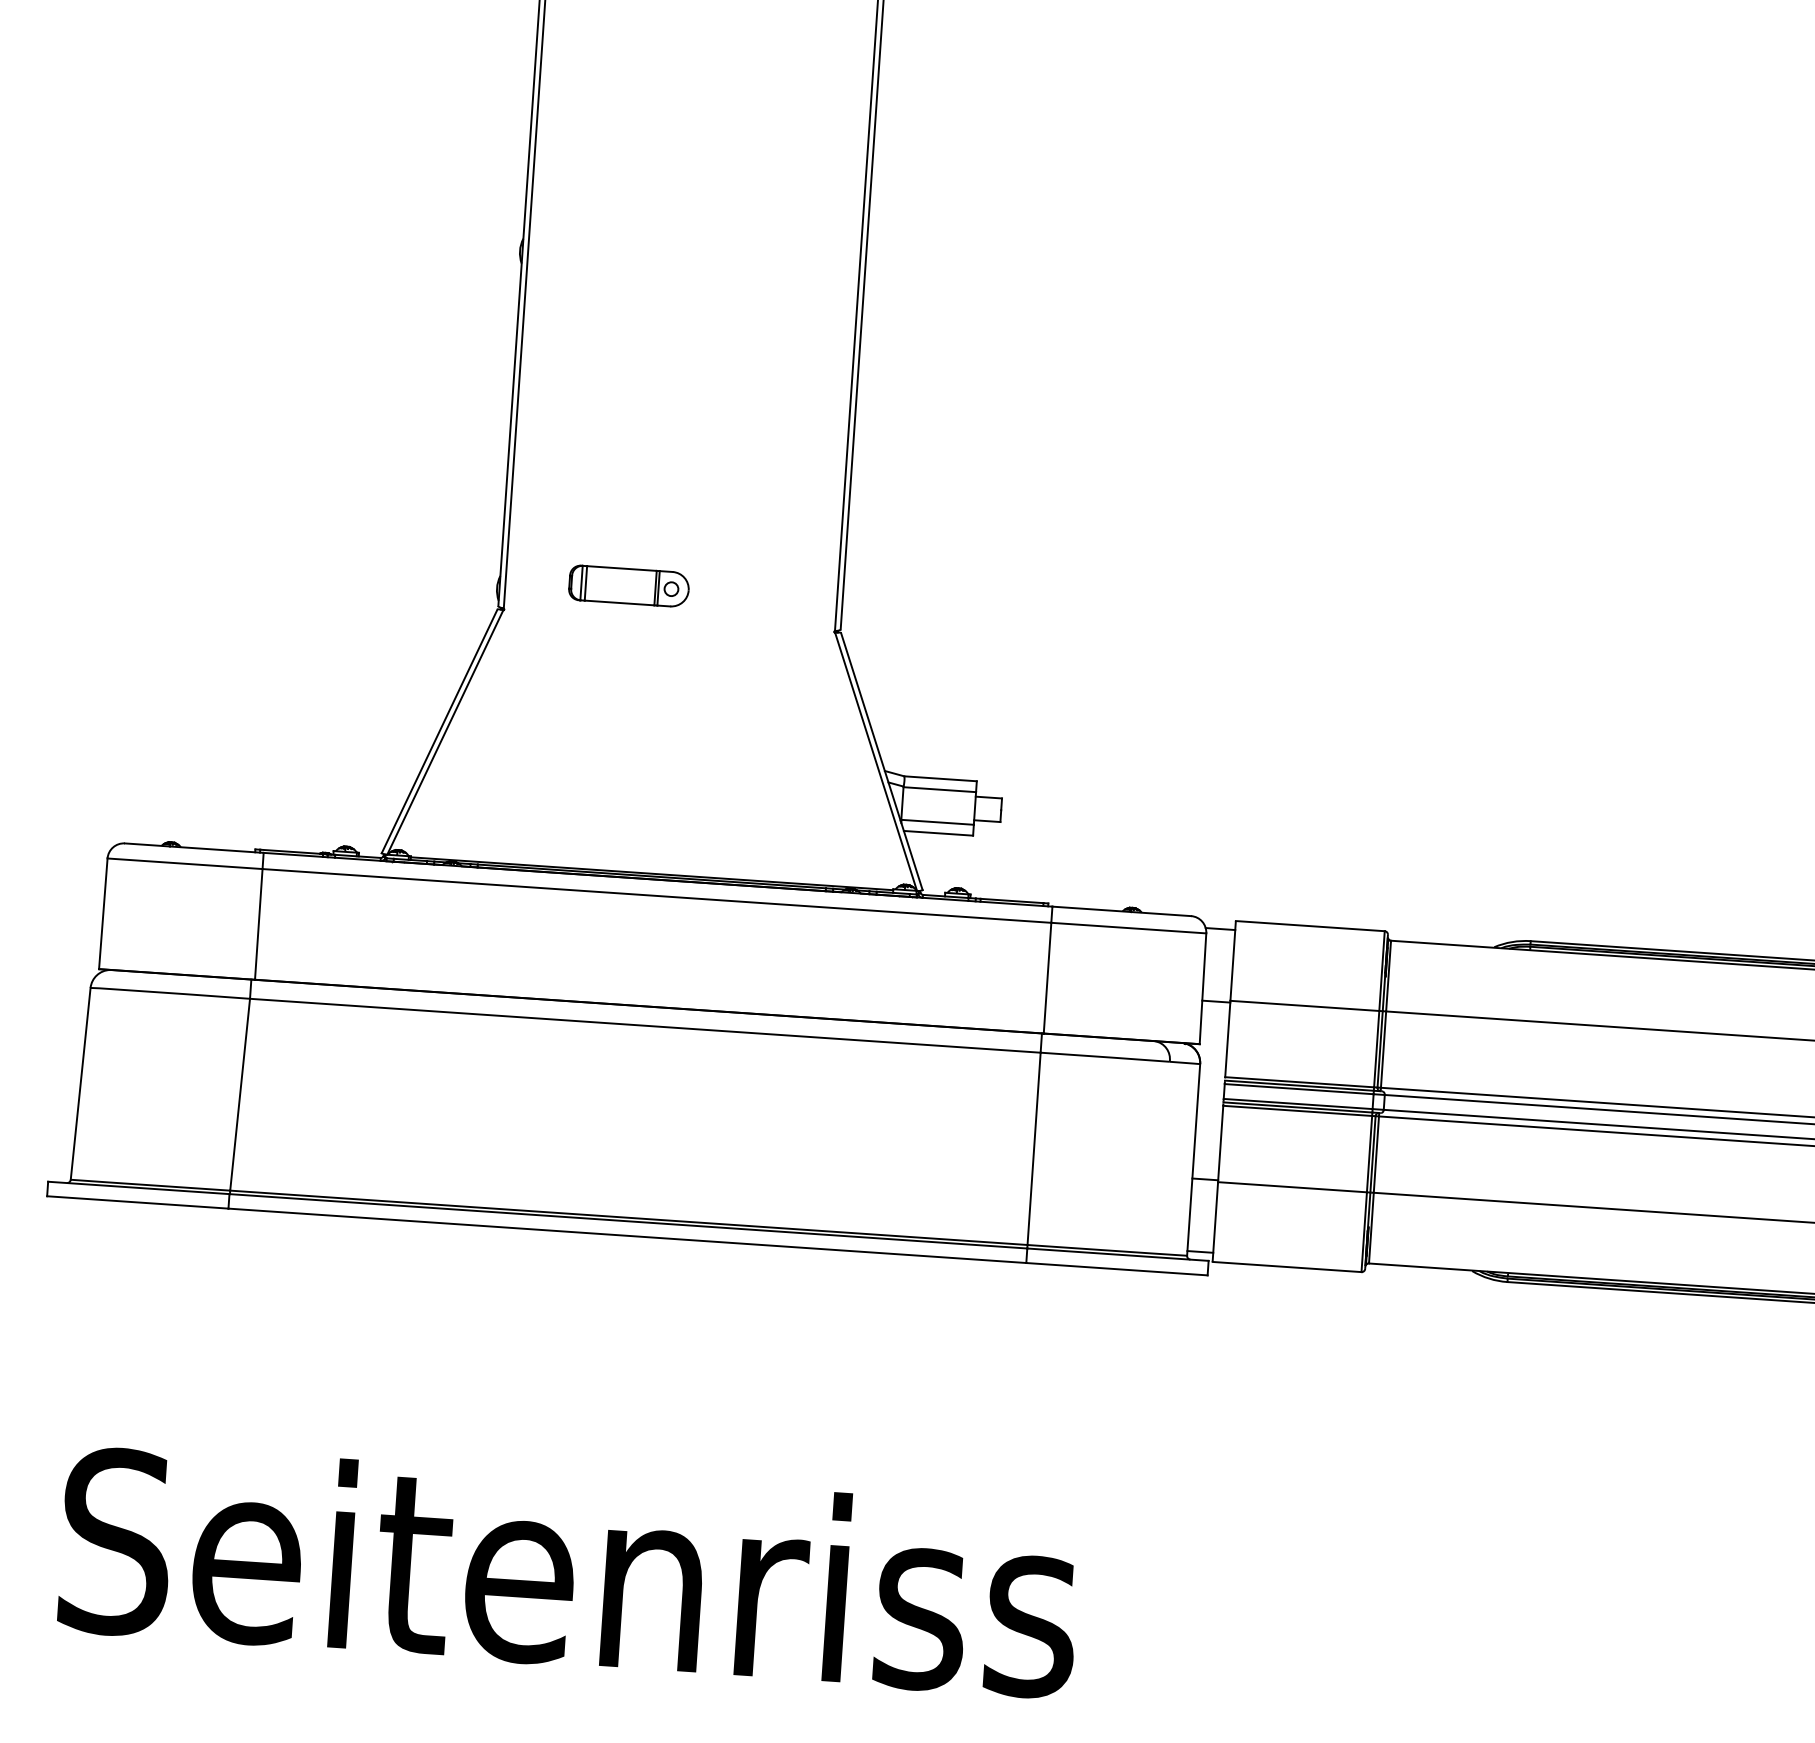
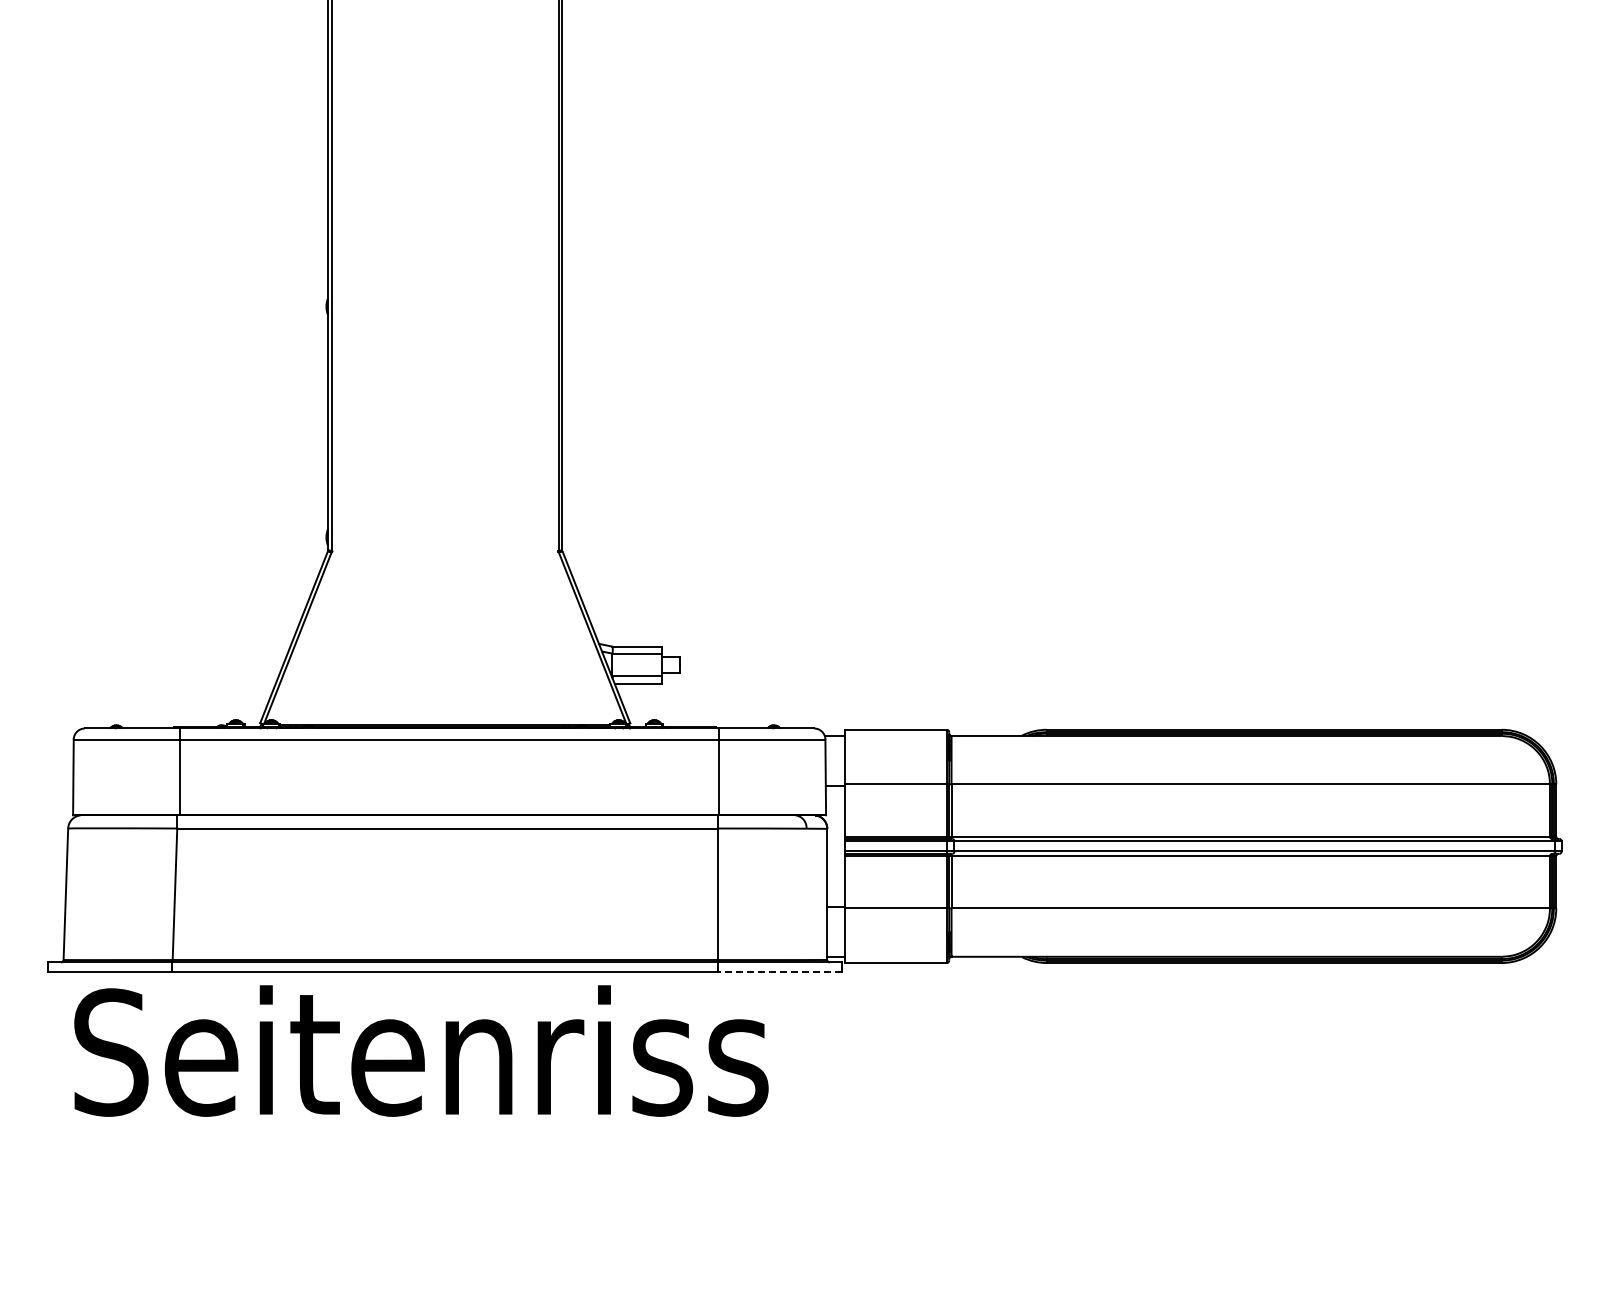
part: (628, 585) -> (415, 529), removed
line: (1115, 1269) -> (779, 972), solid -> dashed
text: (569, 1569) -> (421, 1050), moved

